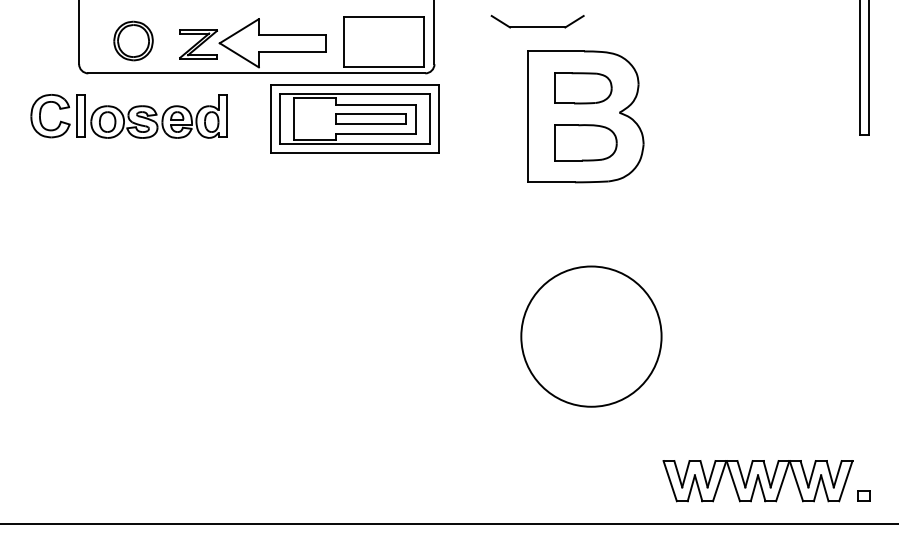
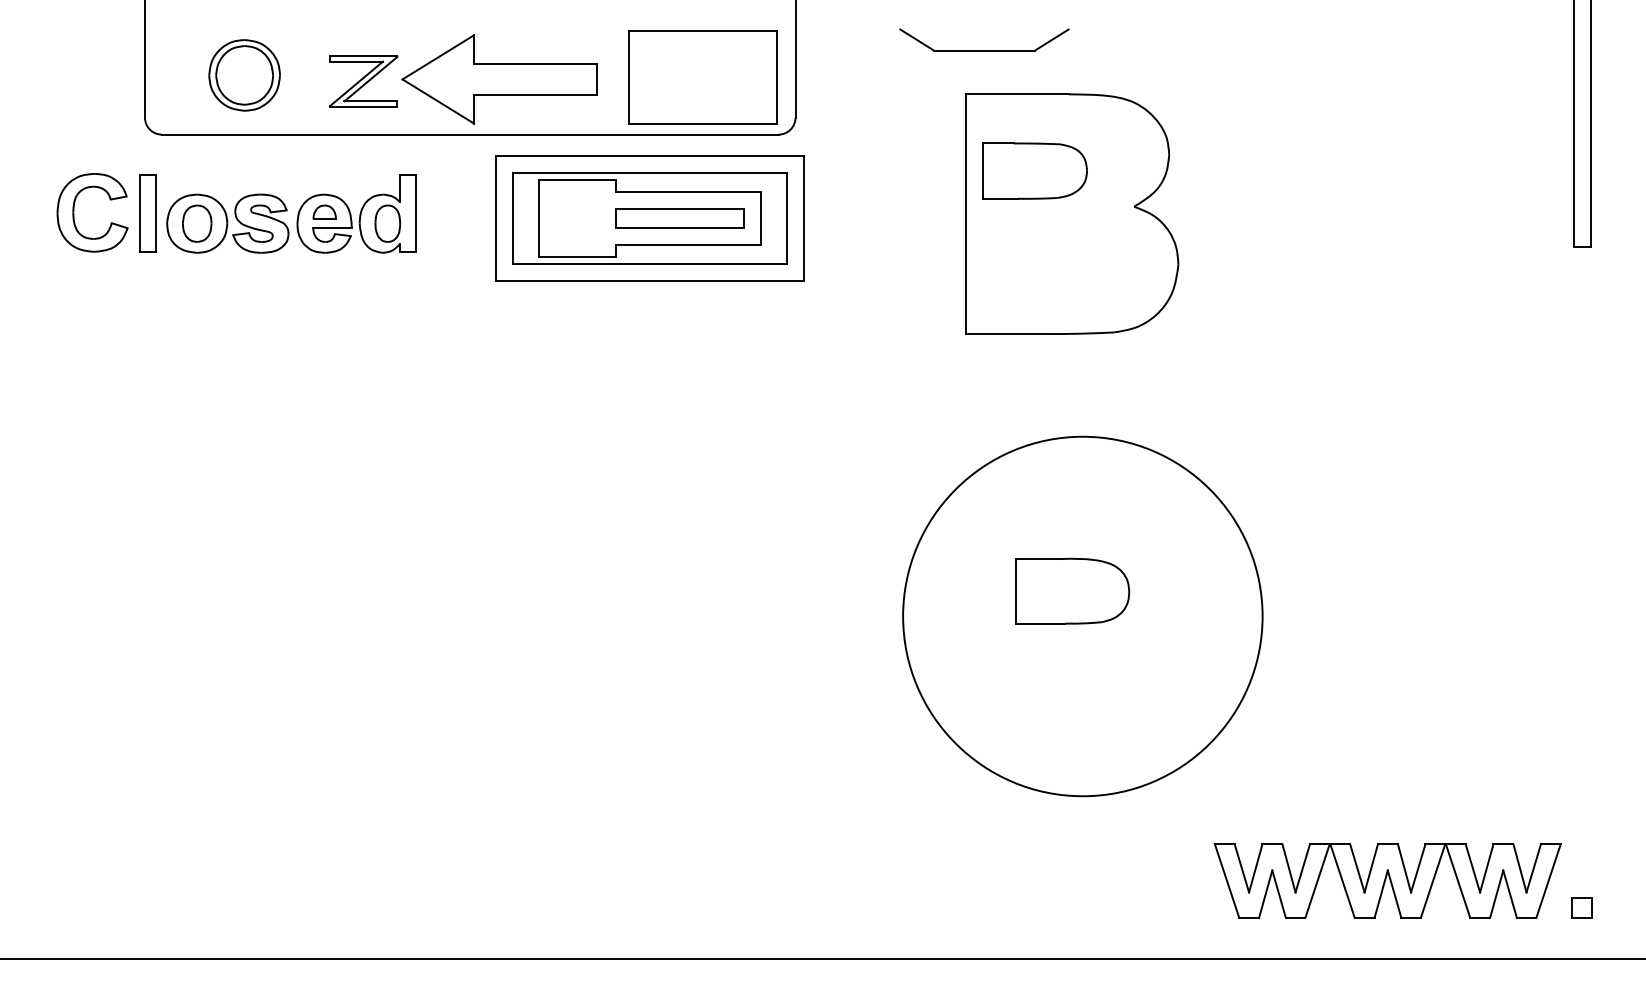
part: (583, 88) -> (1035, 171), moved
part: (585, 142) -> (1071, 590), moved
circle: (591, 336) -> (1082, 616), size x1.4

